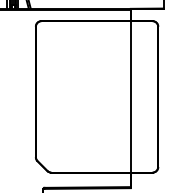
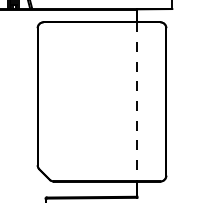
line: (130, 96) -> (137, 101), solid -> dashed

